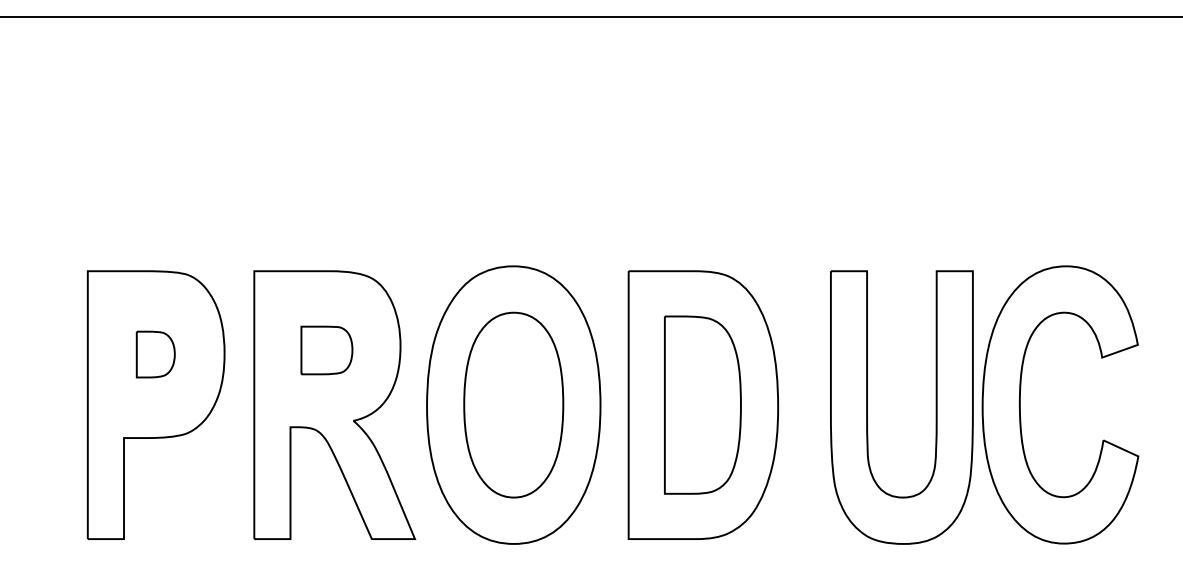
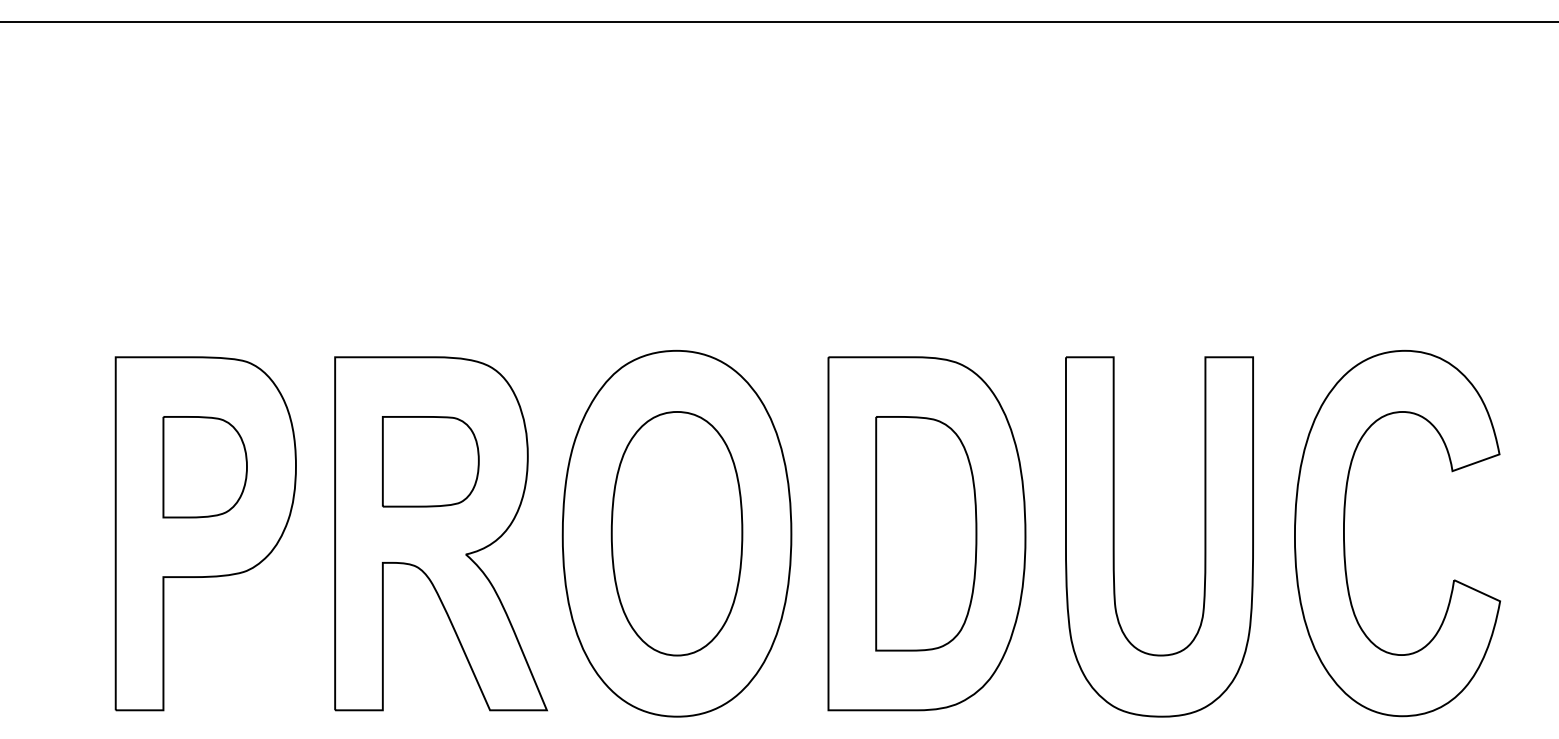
part: (326, 350) -> (430, 461), size x1.43
part: (155, 354) -> (204, 467), size x1.67
part: (867, 407) -> (1114, 536), moved

